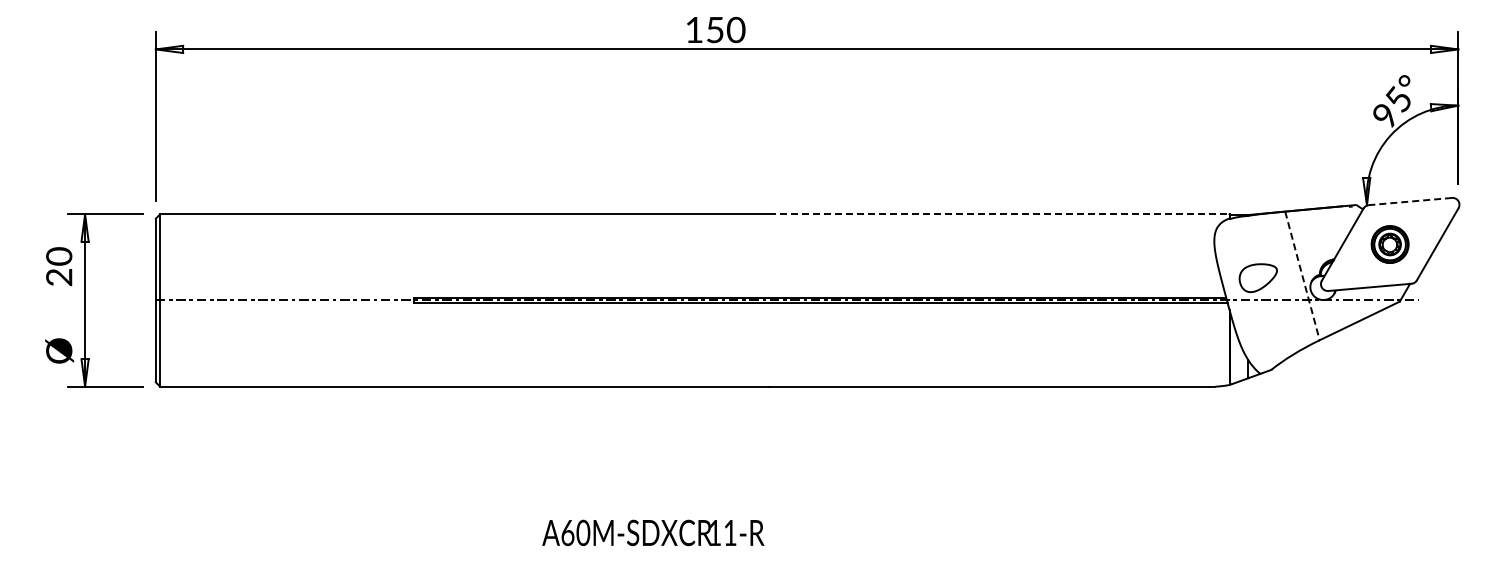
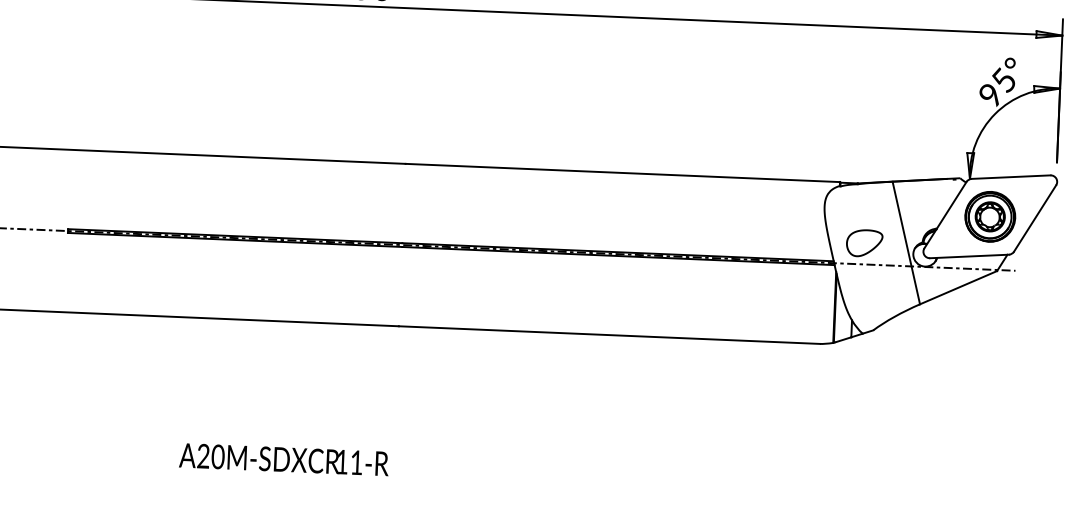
line: (1410, 201) -> (1011, 177), dashed -> solid
line: (999, 214) -> (623, 173), dashed -> solid
part: (1389, 244) -> (989, 216), size x1.43
line: (1302, 275) -> (906, 242), dashed -> solid
text: (567, 532) -> (203, 455), A60M-SDXCR -> A20M-SDXCR

